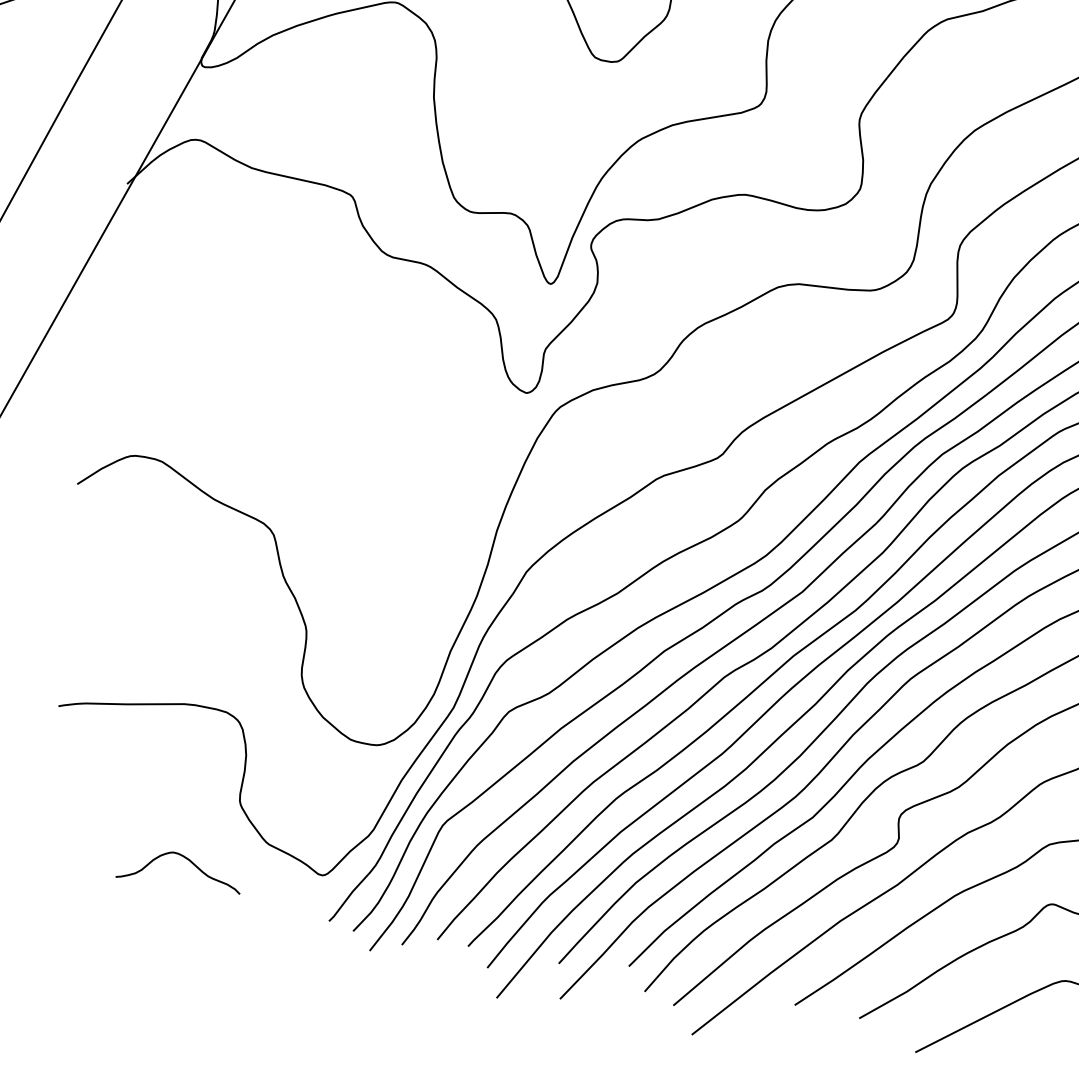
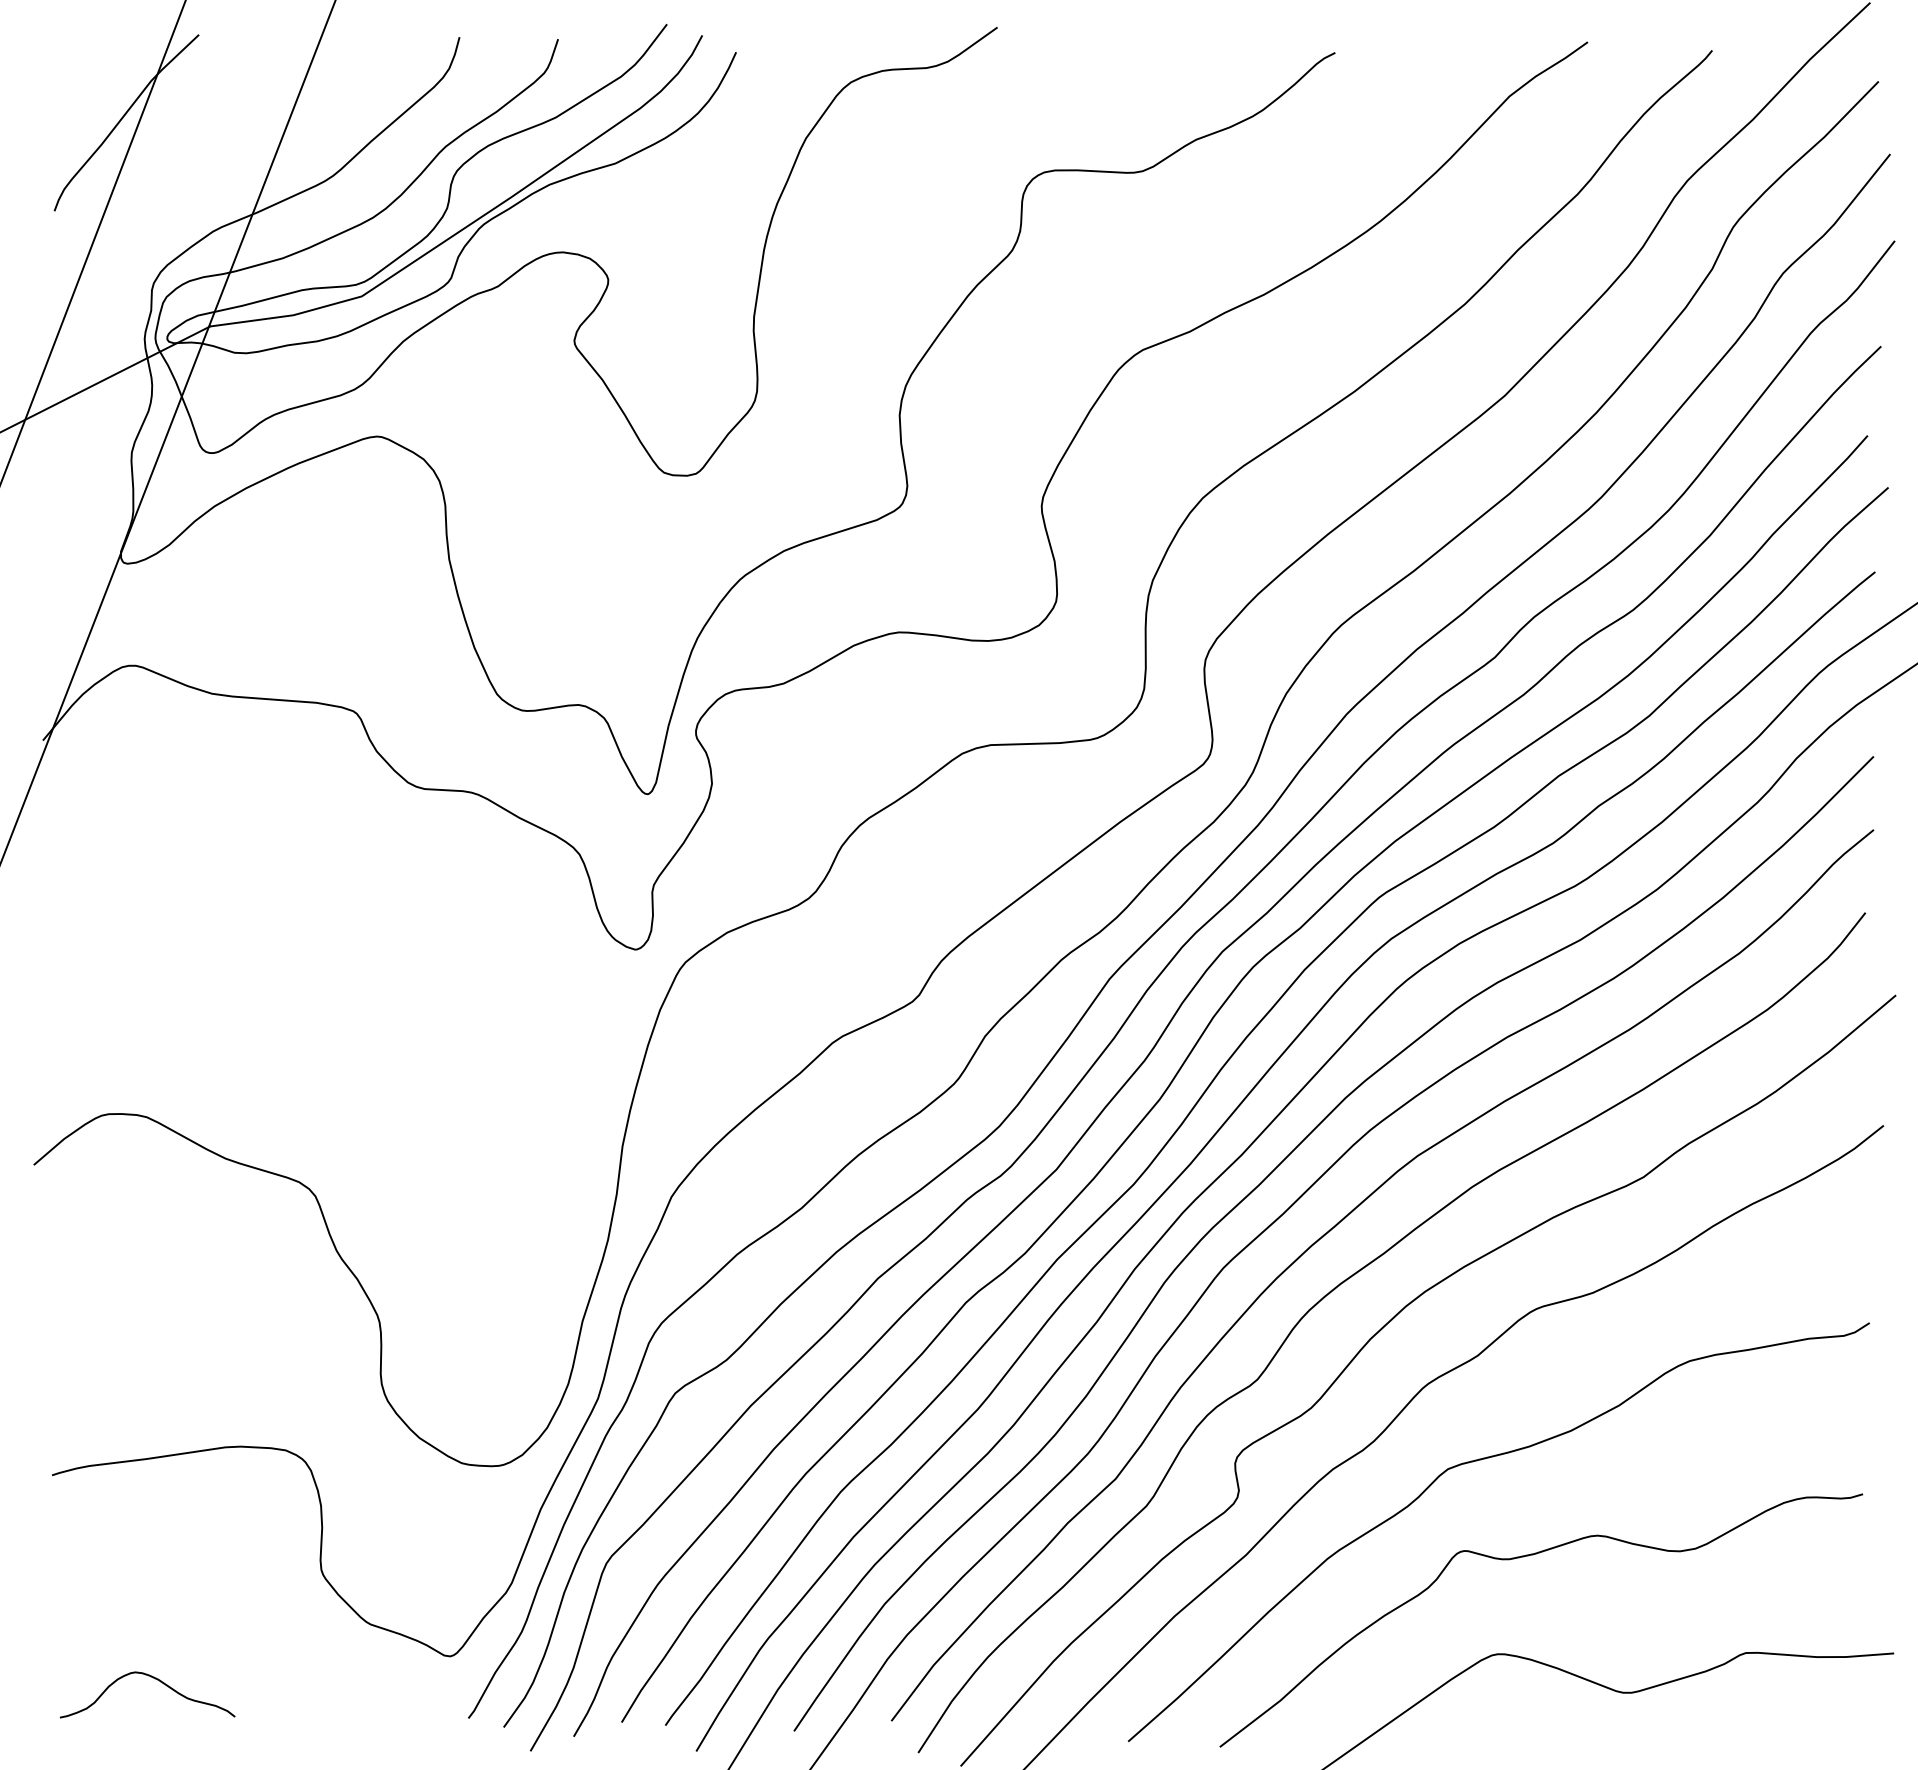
curve: (187, 859) -> (155, 1679), moved

